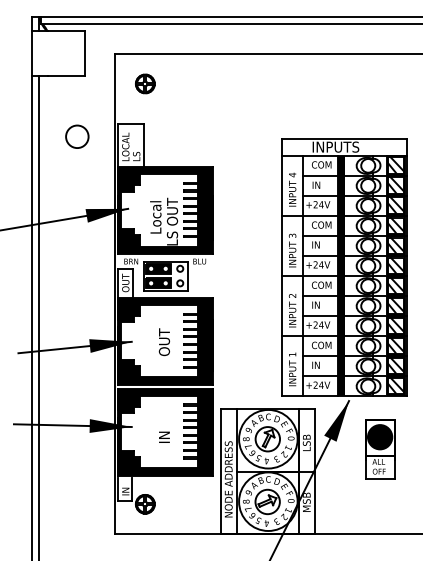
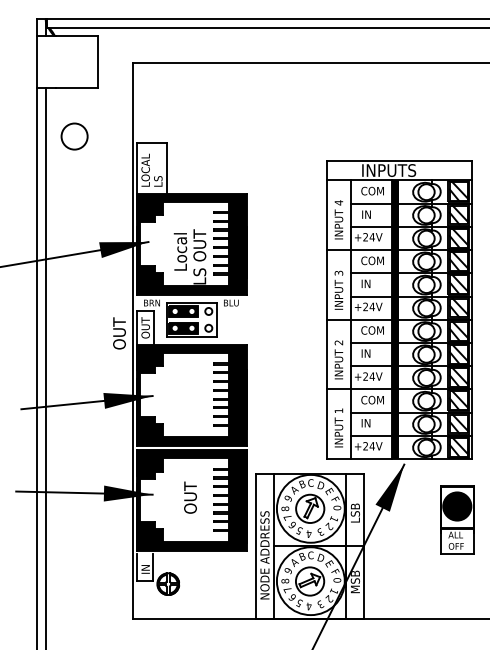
part: (145, 84) -> (168, 97), removed
circle: (77, 136) -> (74, 136), moved
text: (164, 342) -> (119, 333), moved
text: (164, 429) -> (190, 497), IN -> OUT
part: (380, 448) -> (457, 519), moved

